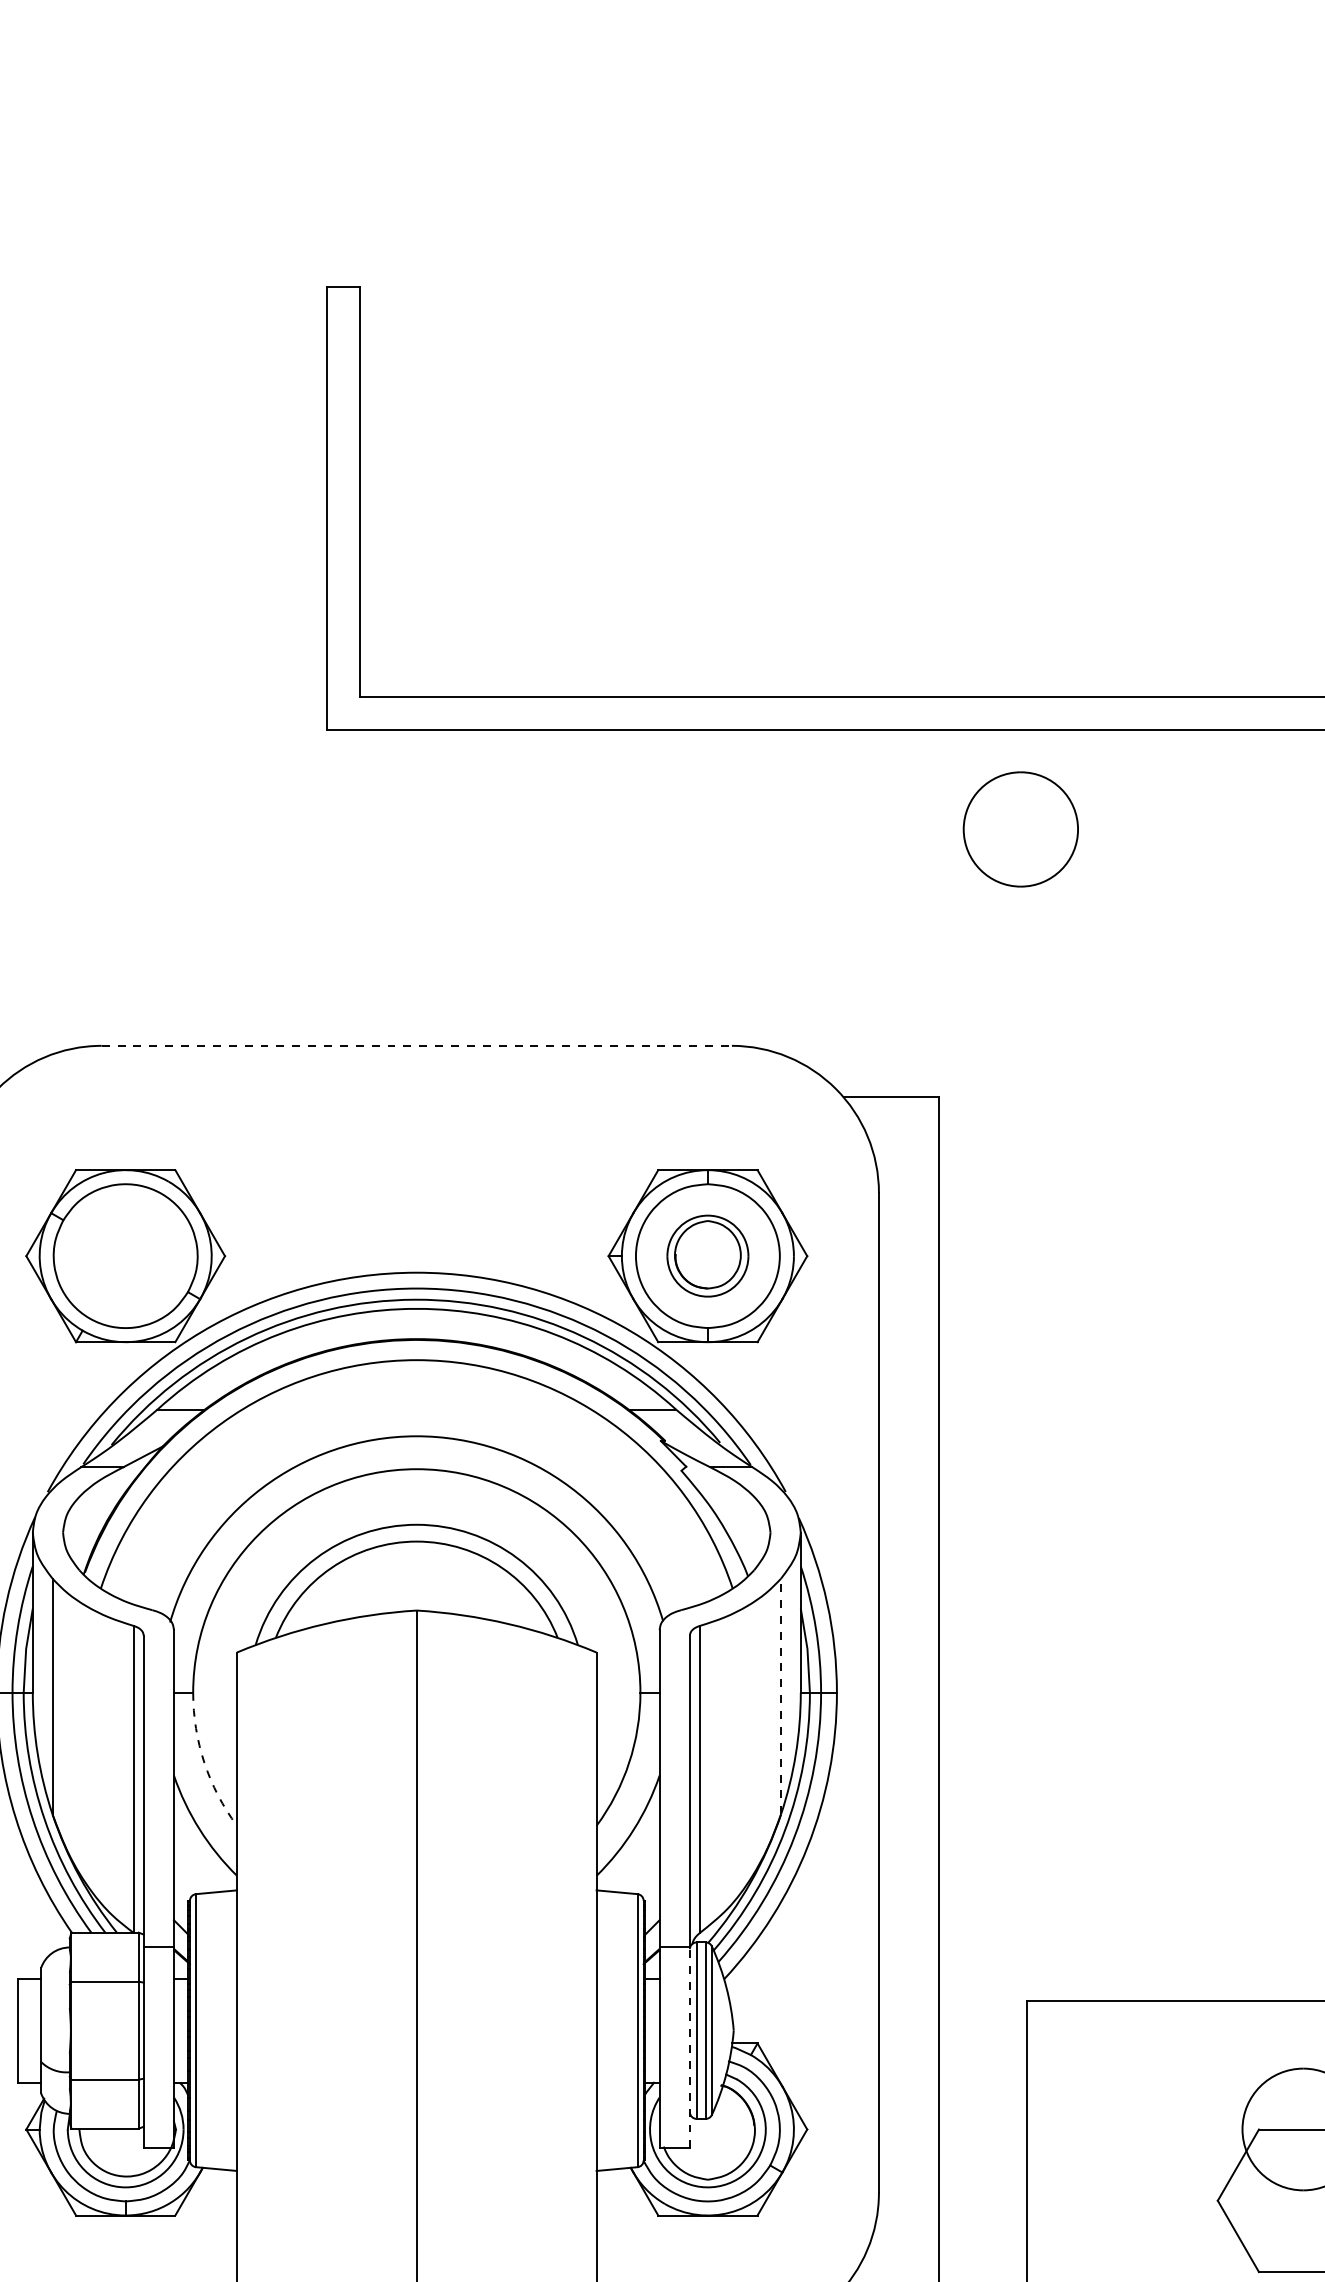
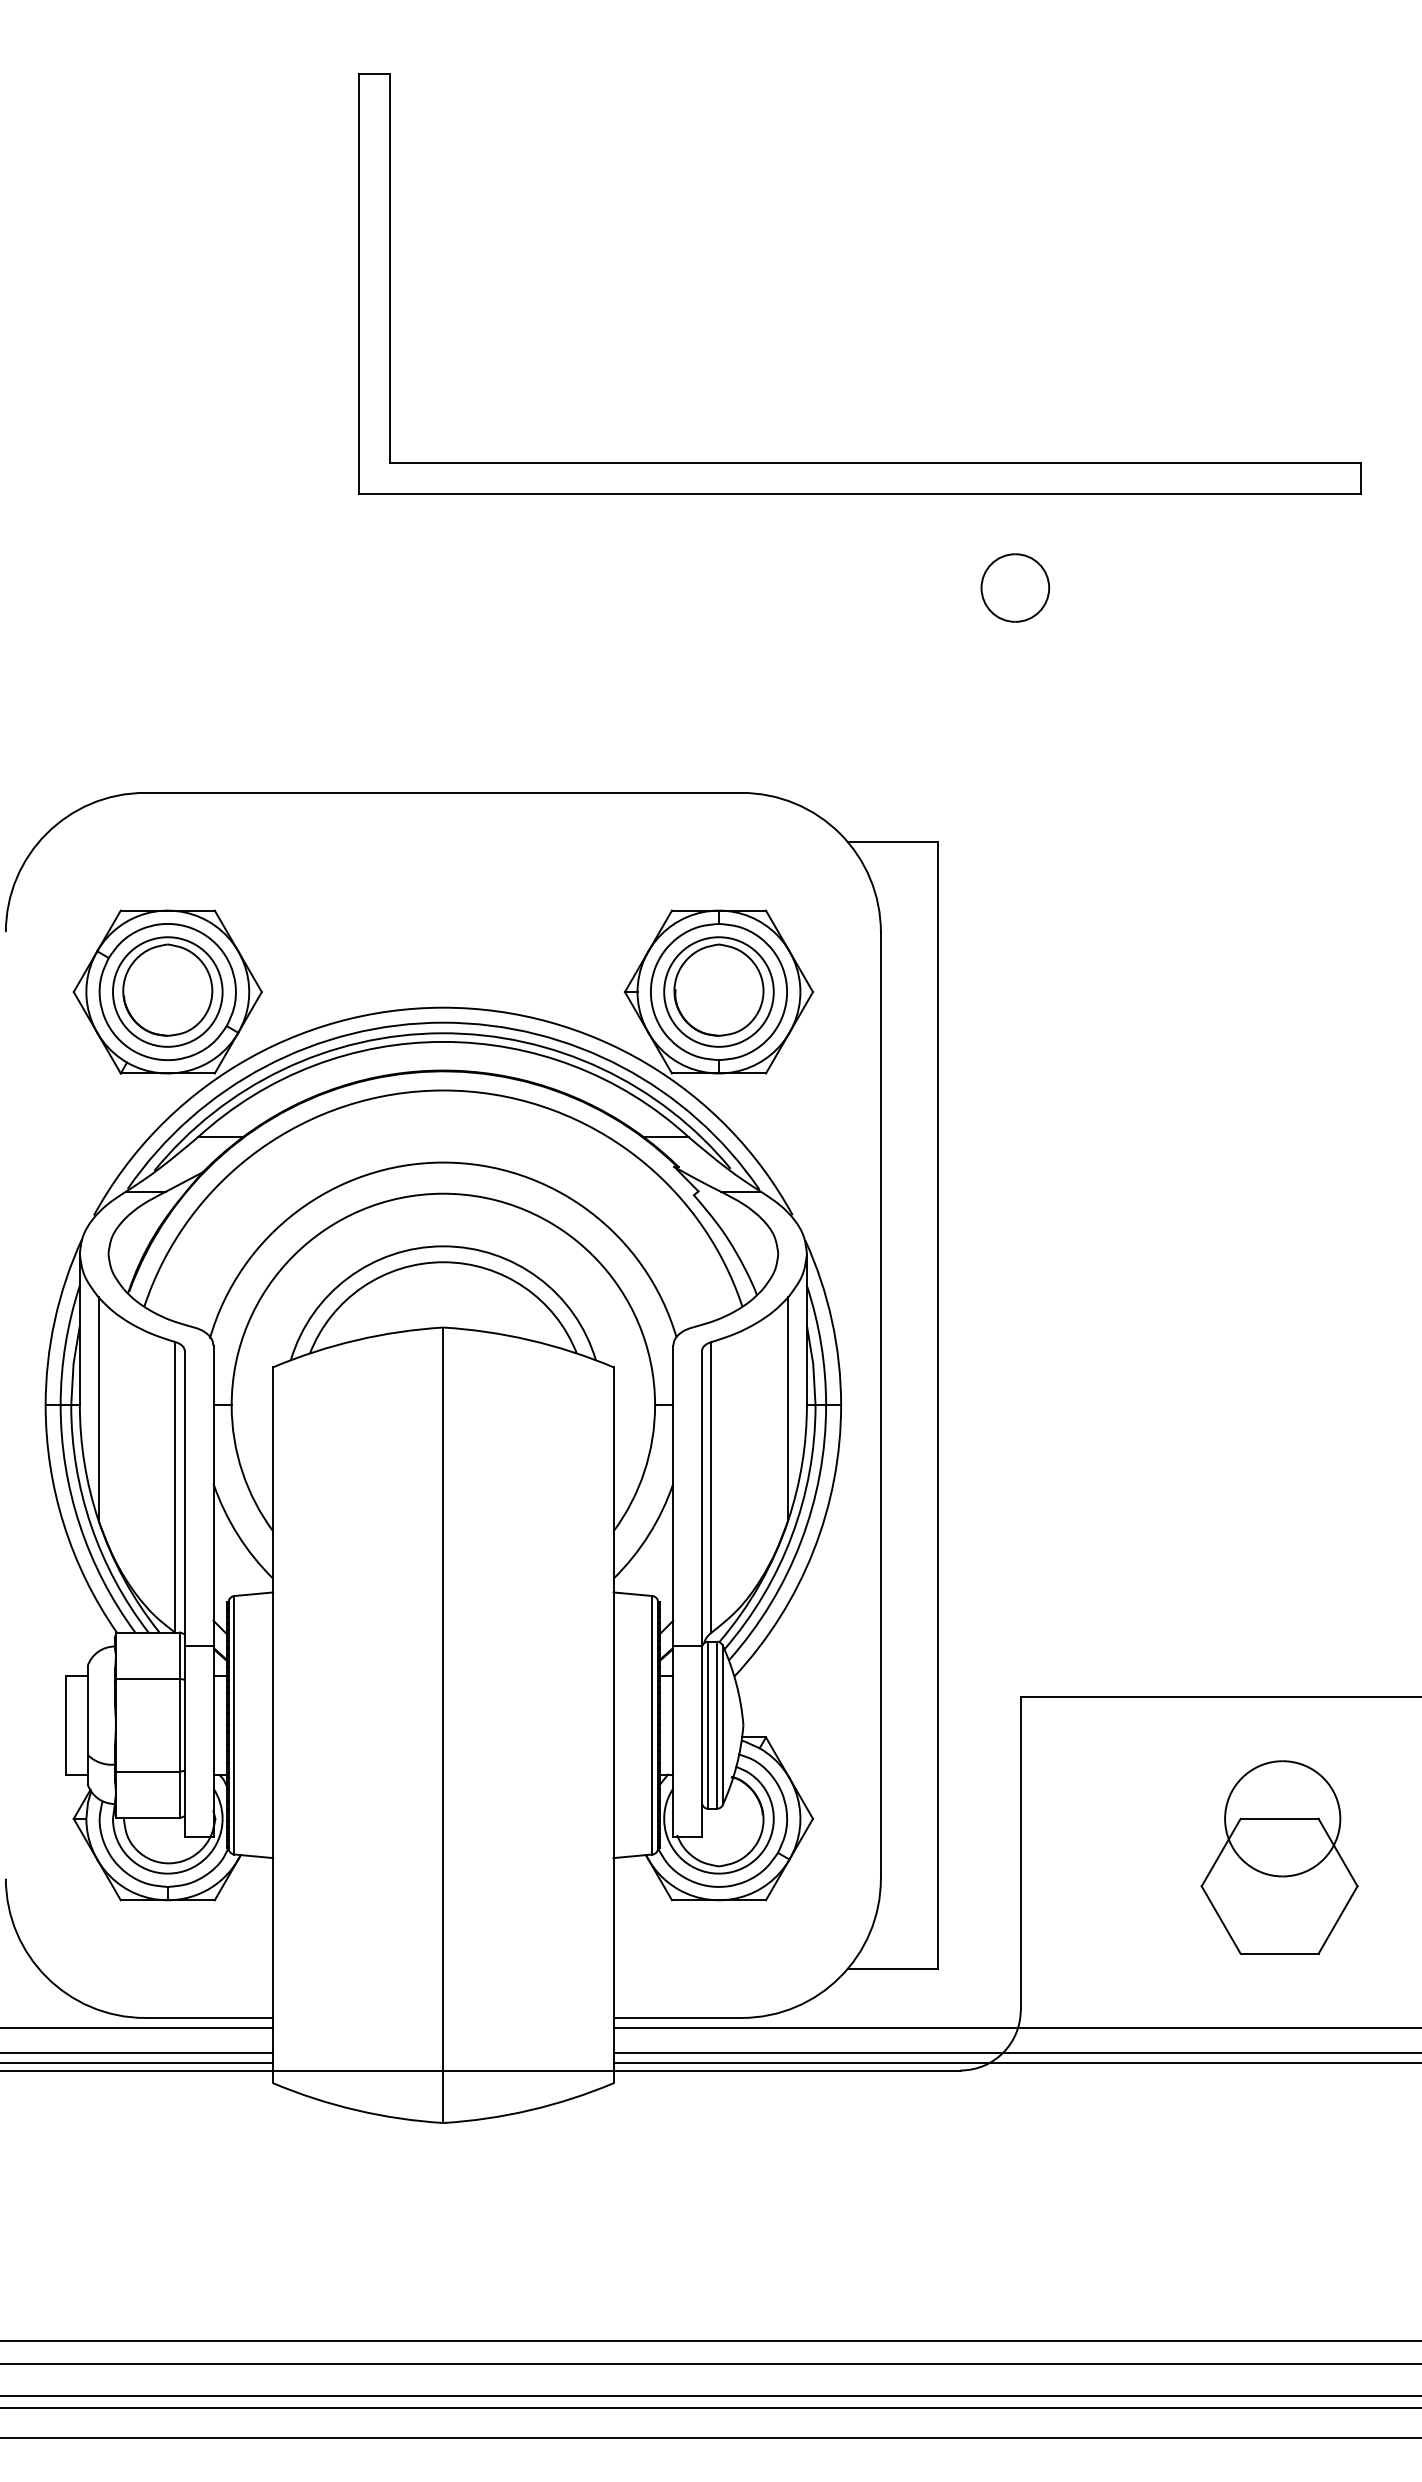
part: (1021, 828) -> (1015, 587), size x0.62
line: (416, 1045) -> (443, 792), dashed -> solid
part: (125, 1255) -> (167, 991), added
part: (707, 1255) -> (718, 991), size x1.43
line: (781, 1696) -> (788, 1408), dashed -> solid
arc: (204, 1762) -> (242, 1471), dashed -> solid
line: (689, 2046) -> (701, 1740), dashed -> solid

